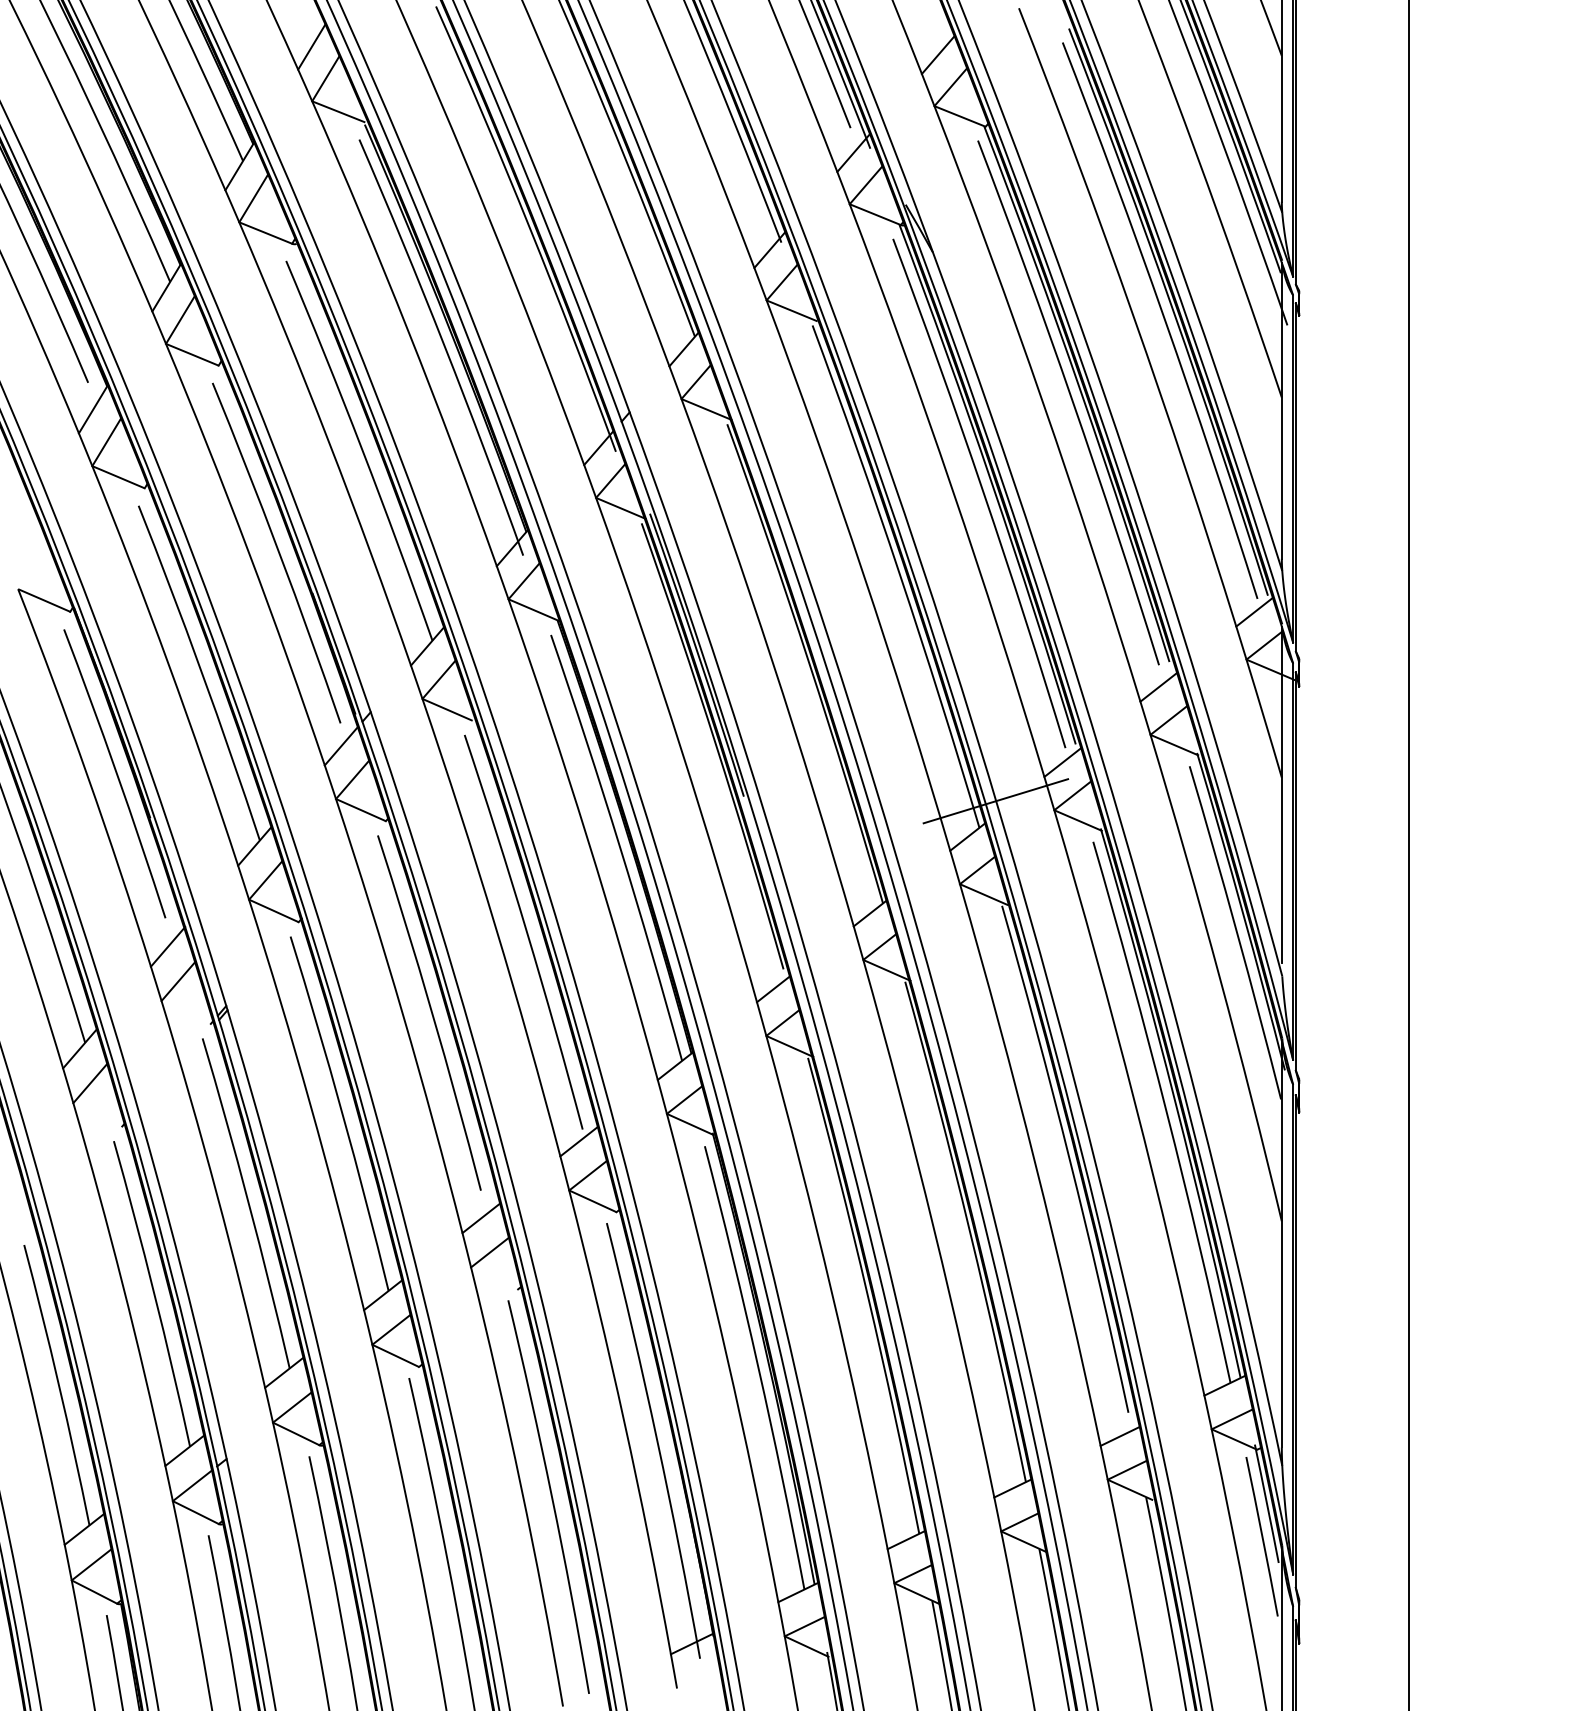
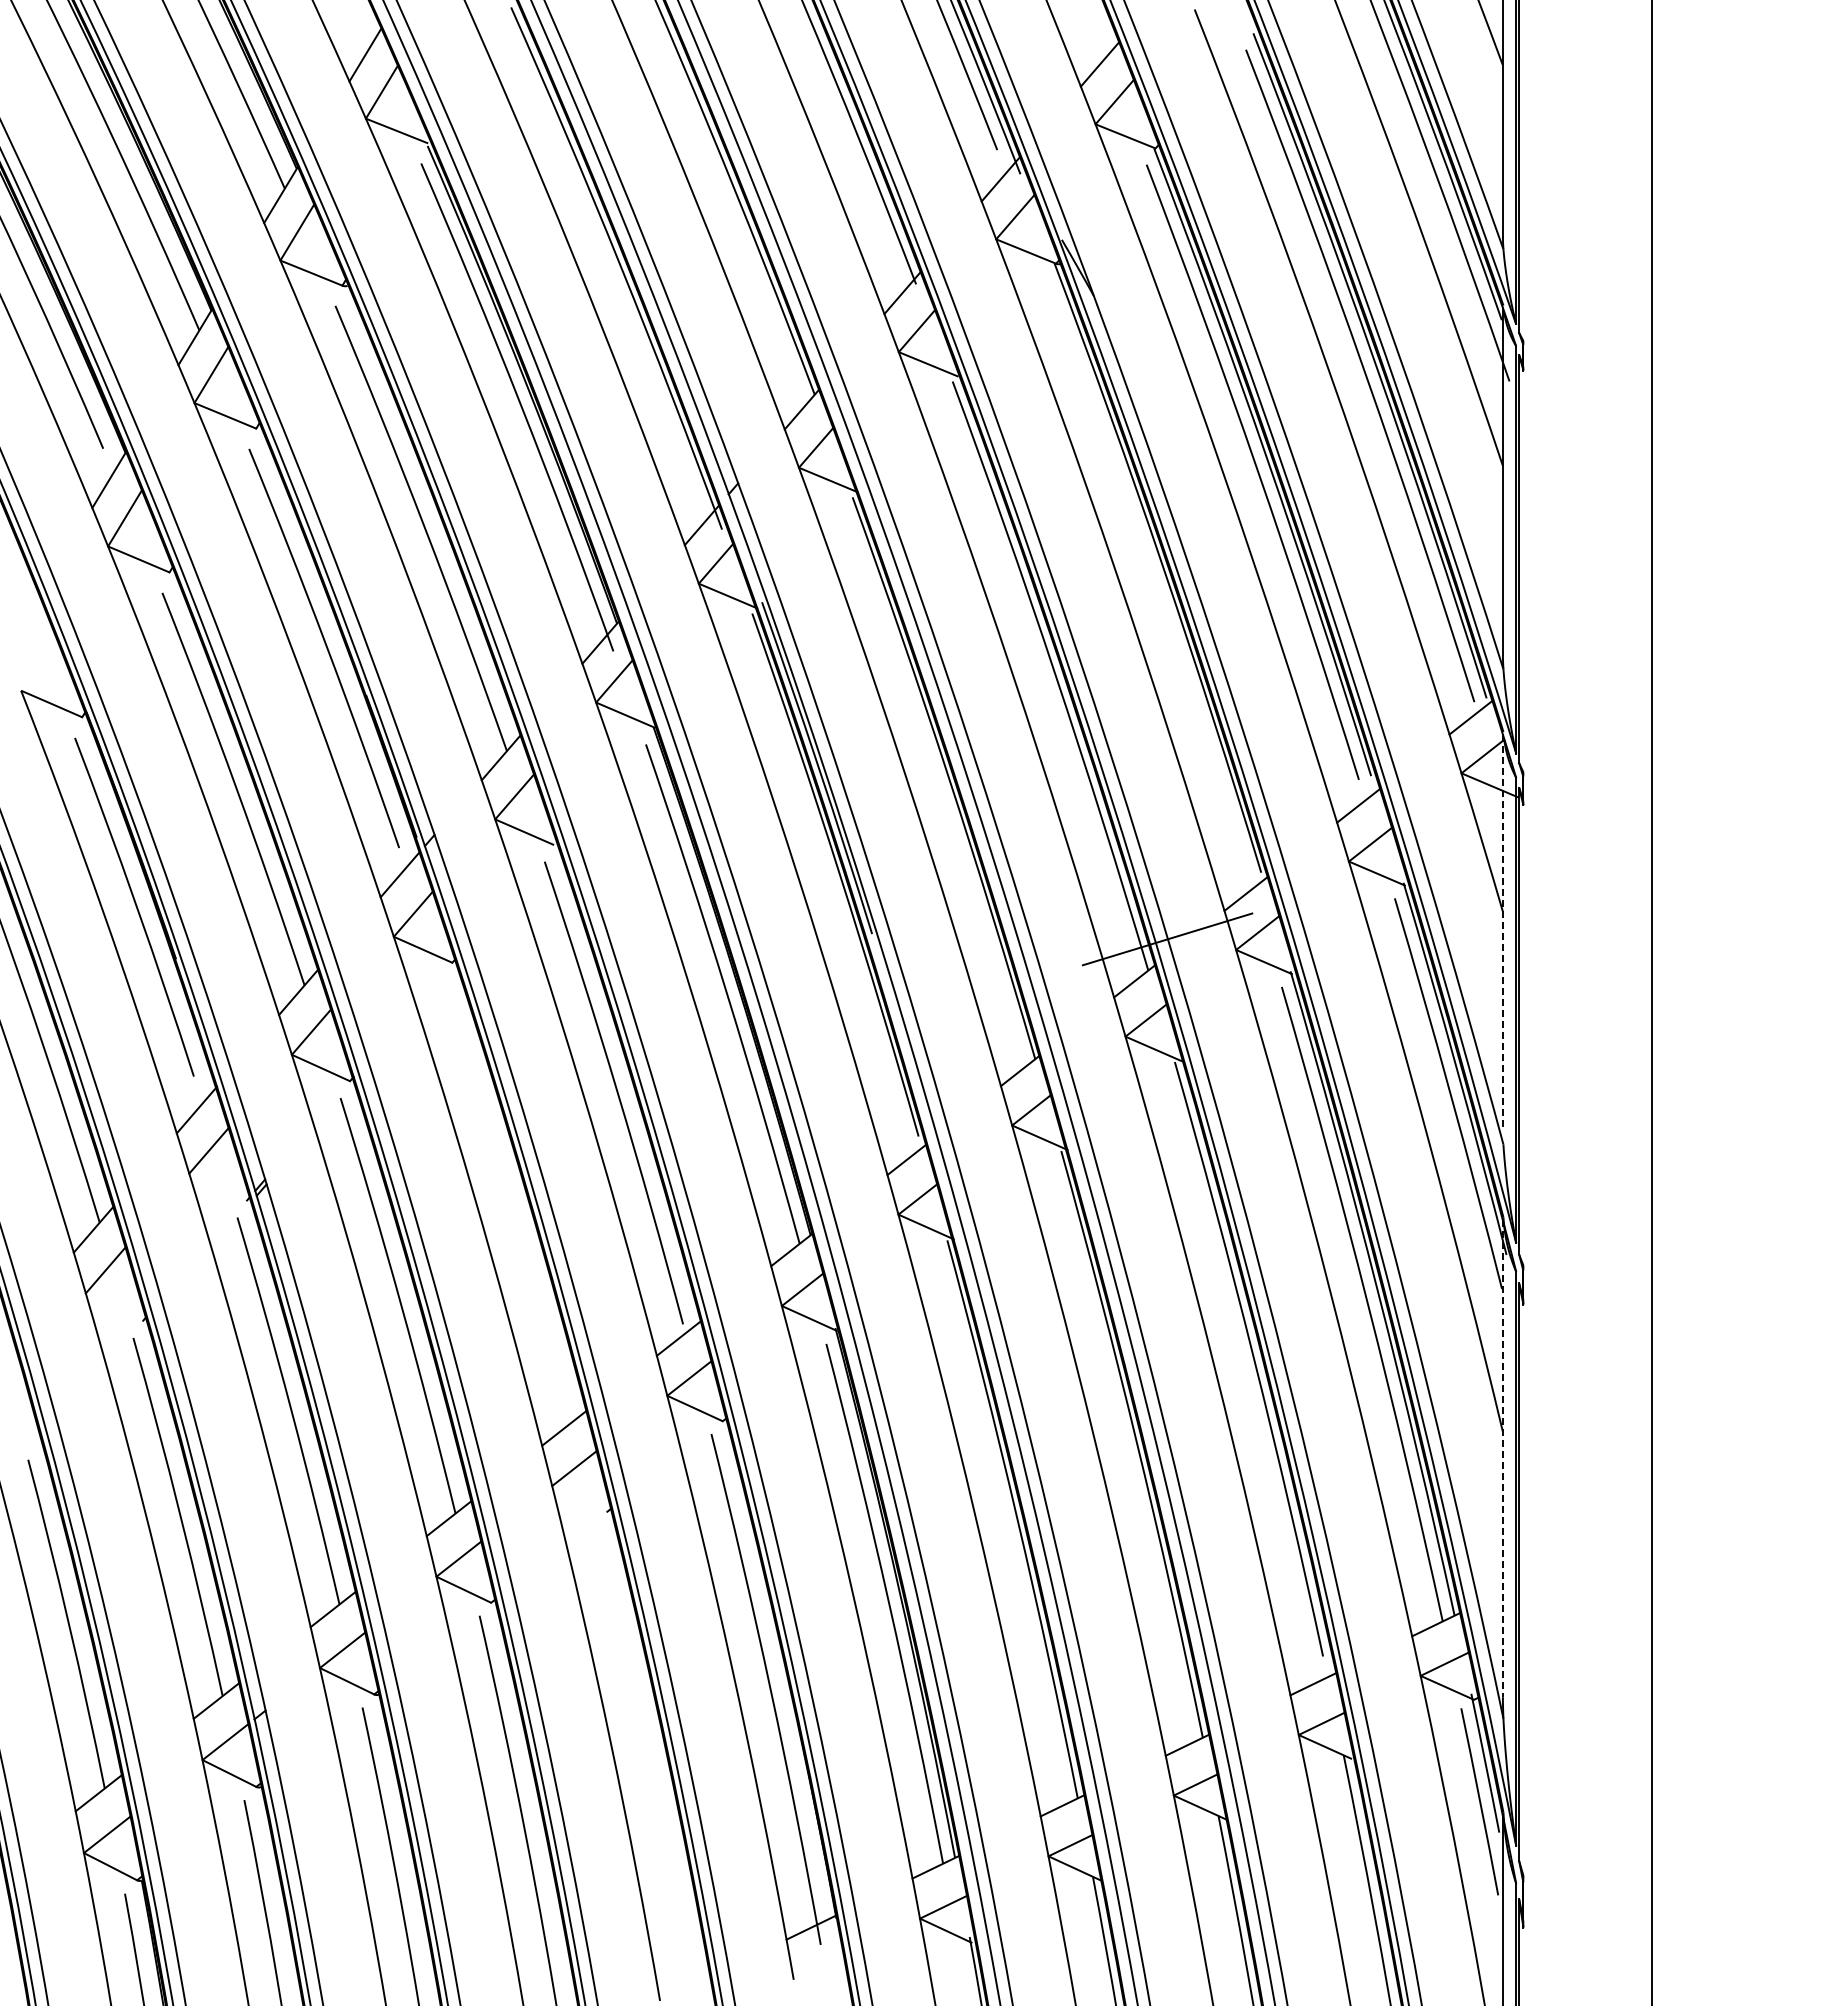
curve: (982, 491) -> (1151, 576), removed
line: (1281, 795) -> (1502, 932), solid -> dashed
curve: (431, 1012) -> (505, 1187), removed
line: (1281, 1244) -> (1502, 1459), solid -> dashed
curve: (550, 1495) -> (645, 1753), removed

